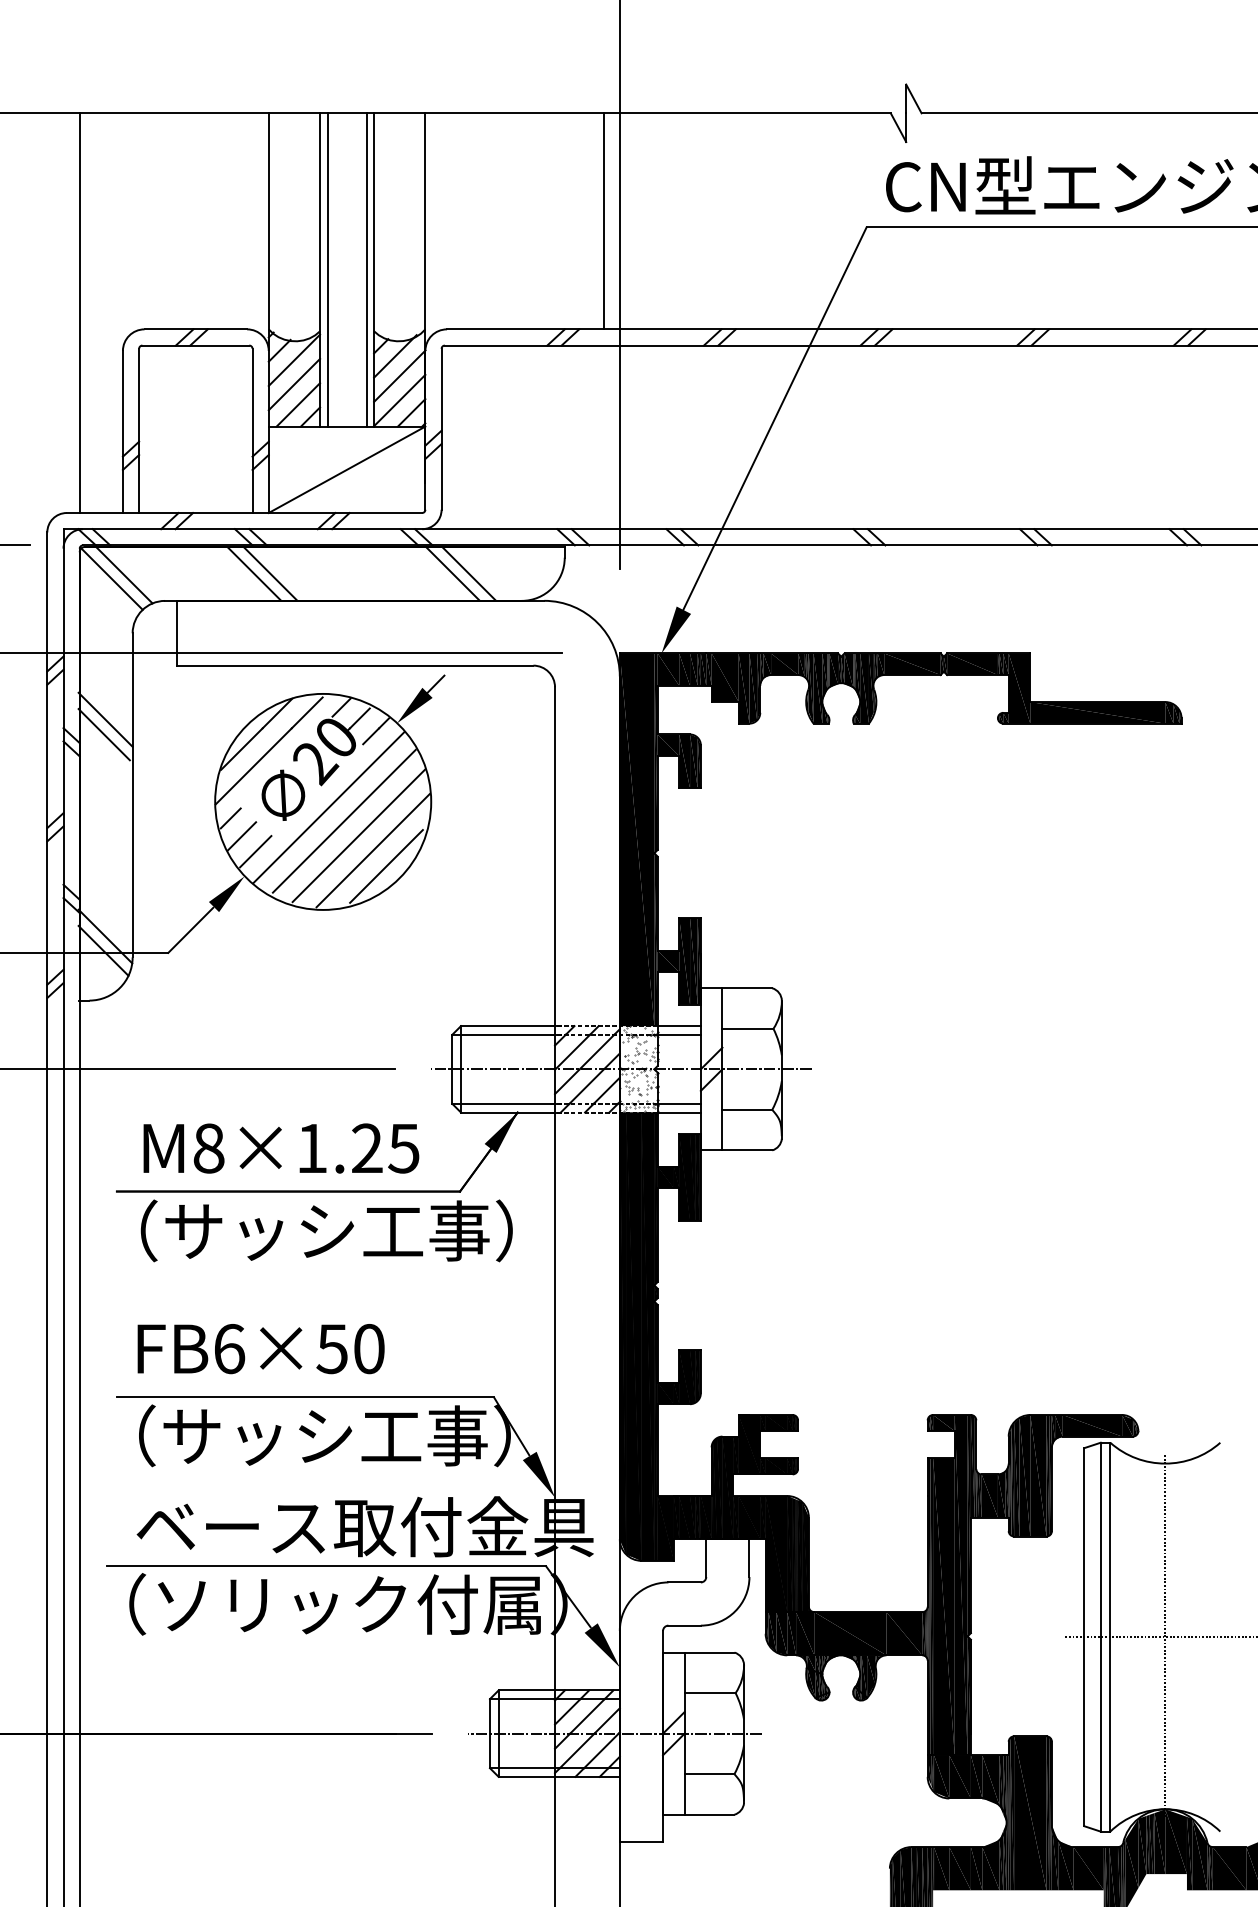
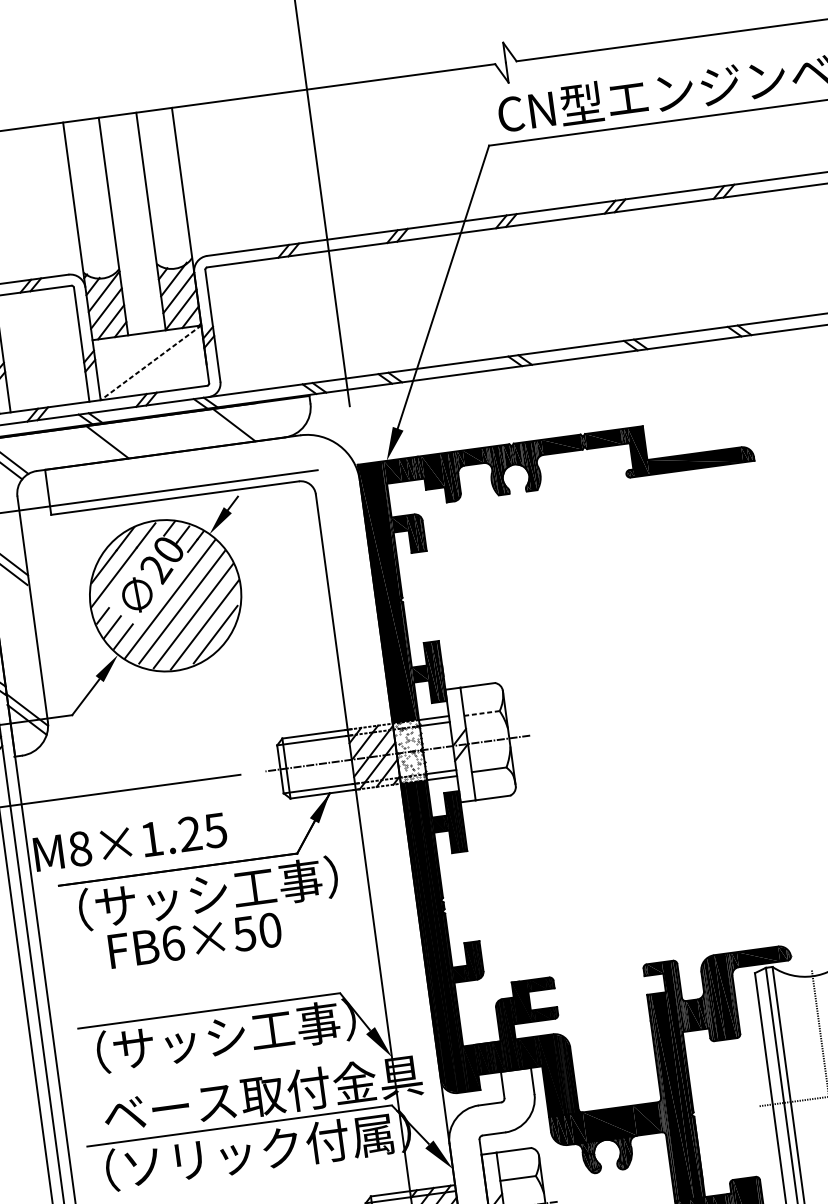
line: (603, 221) -> (305, 166), removed
line: (327, 269) -> (118, 225), removed
line: (366, 269) -> (145, 221), removed
line: (346, 470) -> (150, 363), solid -> dashed
line: (253, 573) -> (95, 443), removed
line: (468, 573) -> (245, 423), removed
line: (747, 1028) -> (481, 713), solid -> dashed
text: (281, 1148) -> (130, 842), moved
text: (260, 1349) -> (194, 940), moved

